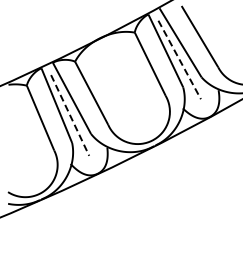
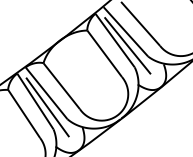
line: (179, 59) -> (127, 45), dashed -> solid
line: (70, 115) -> (47, 107), dashed -> solid

